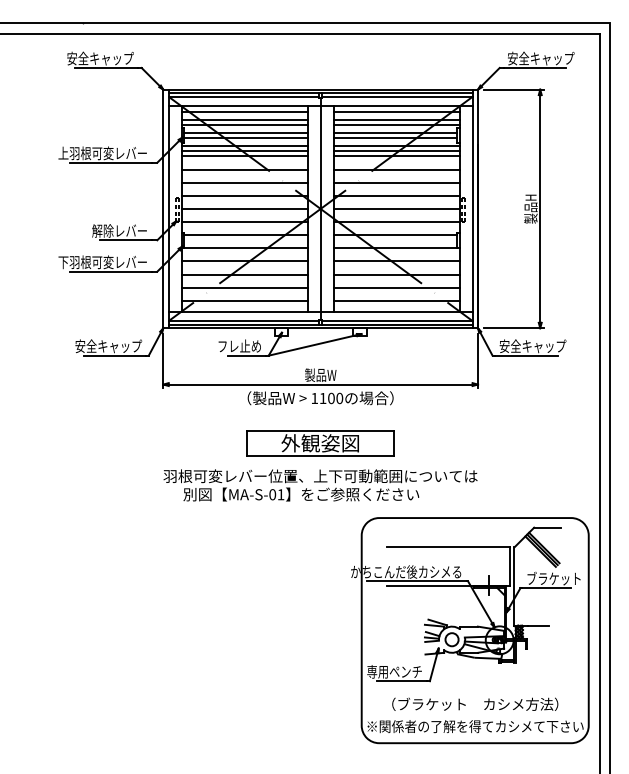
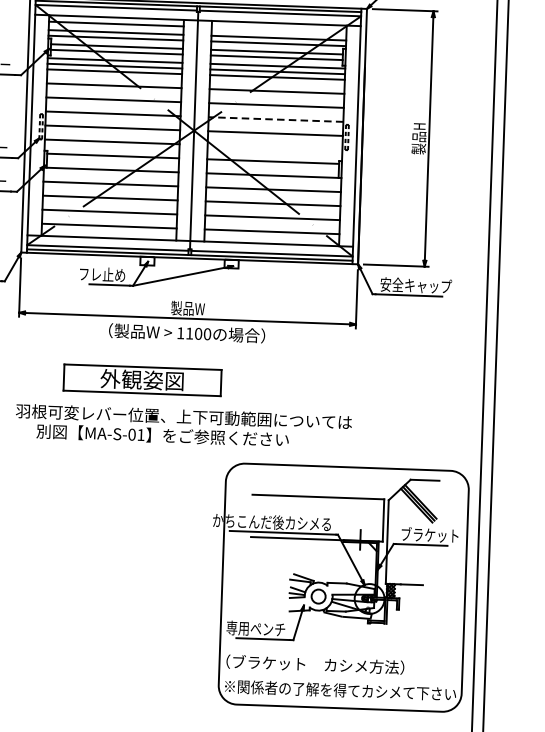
line: (396, 111) -> (278, 29), removed
line: (396, 195) -> (275, 119), solid -> dashed
line: (396, 222) -> (274, 148), removed
part: (320, 443) -> (142, 380), moved
text: (475, 703) -> (315, 663), moved

